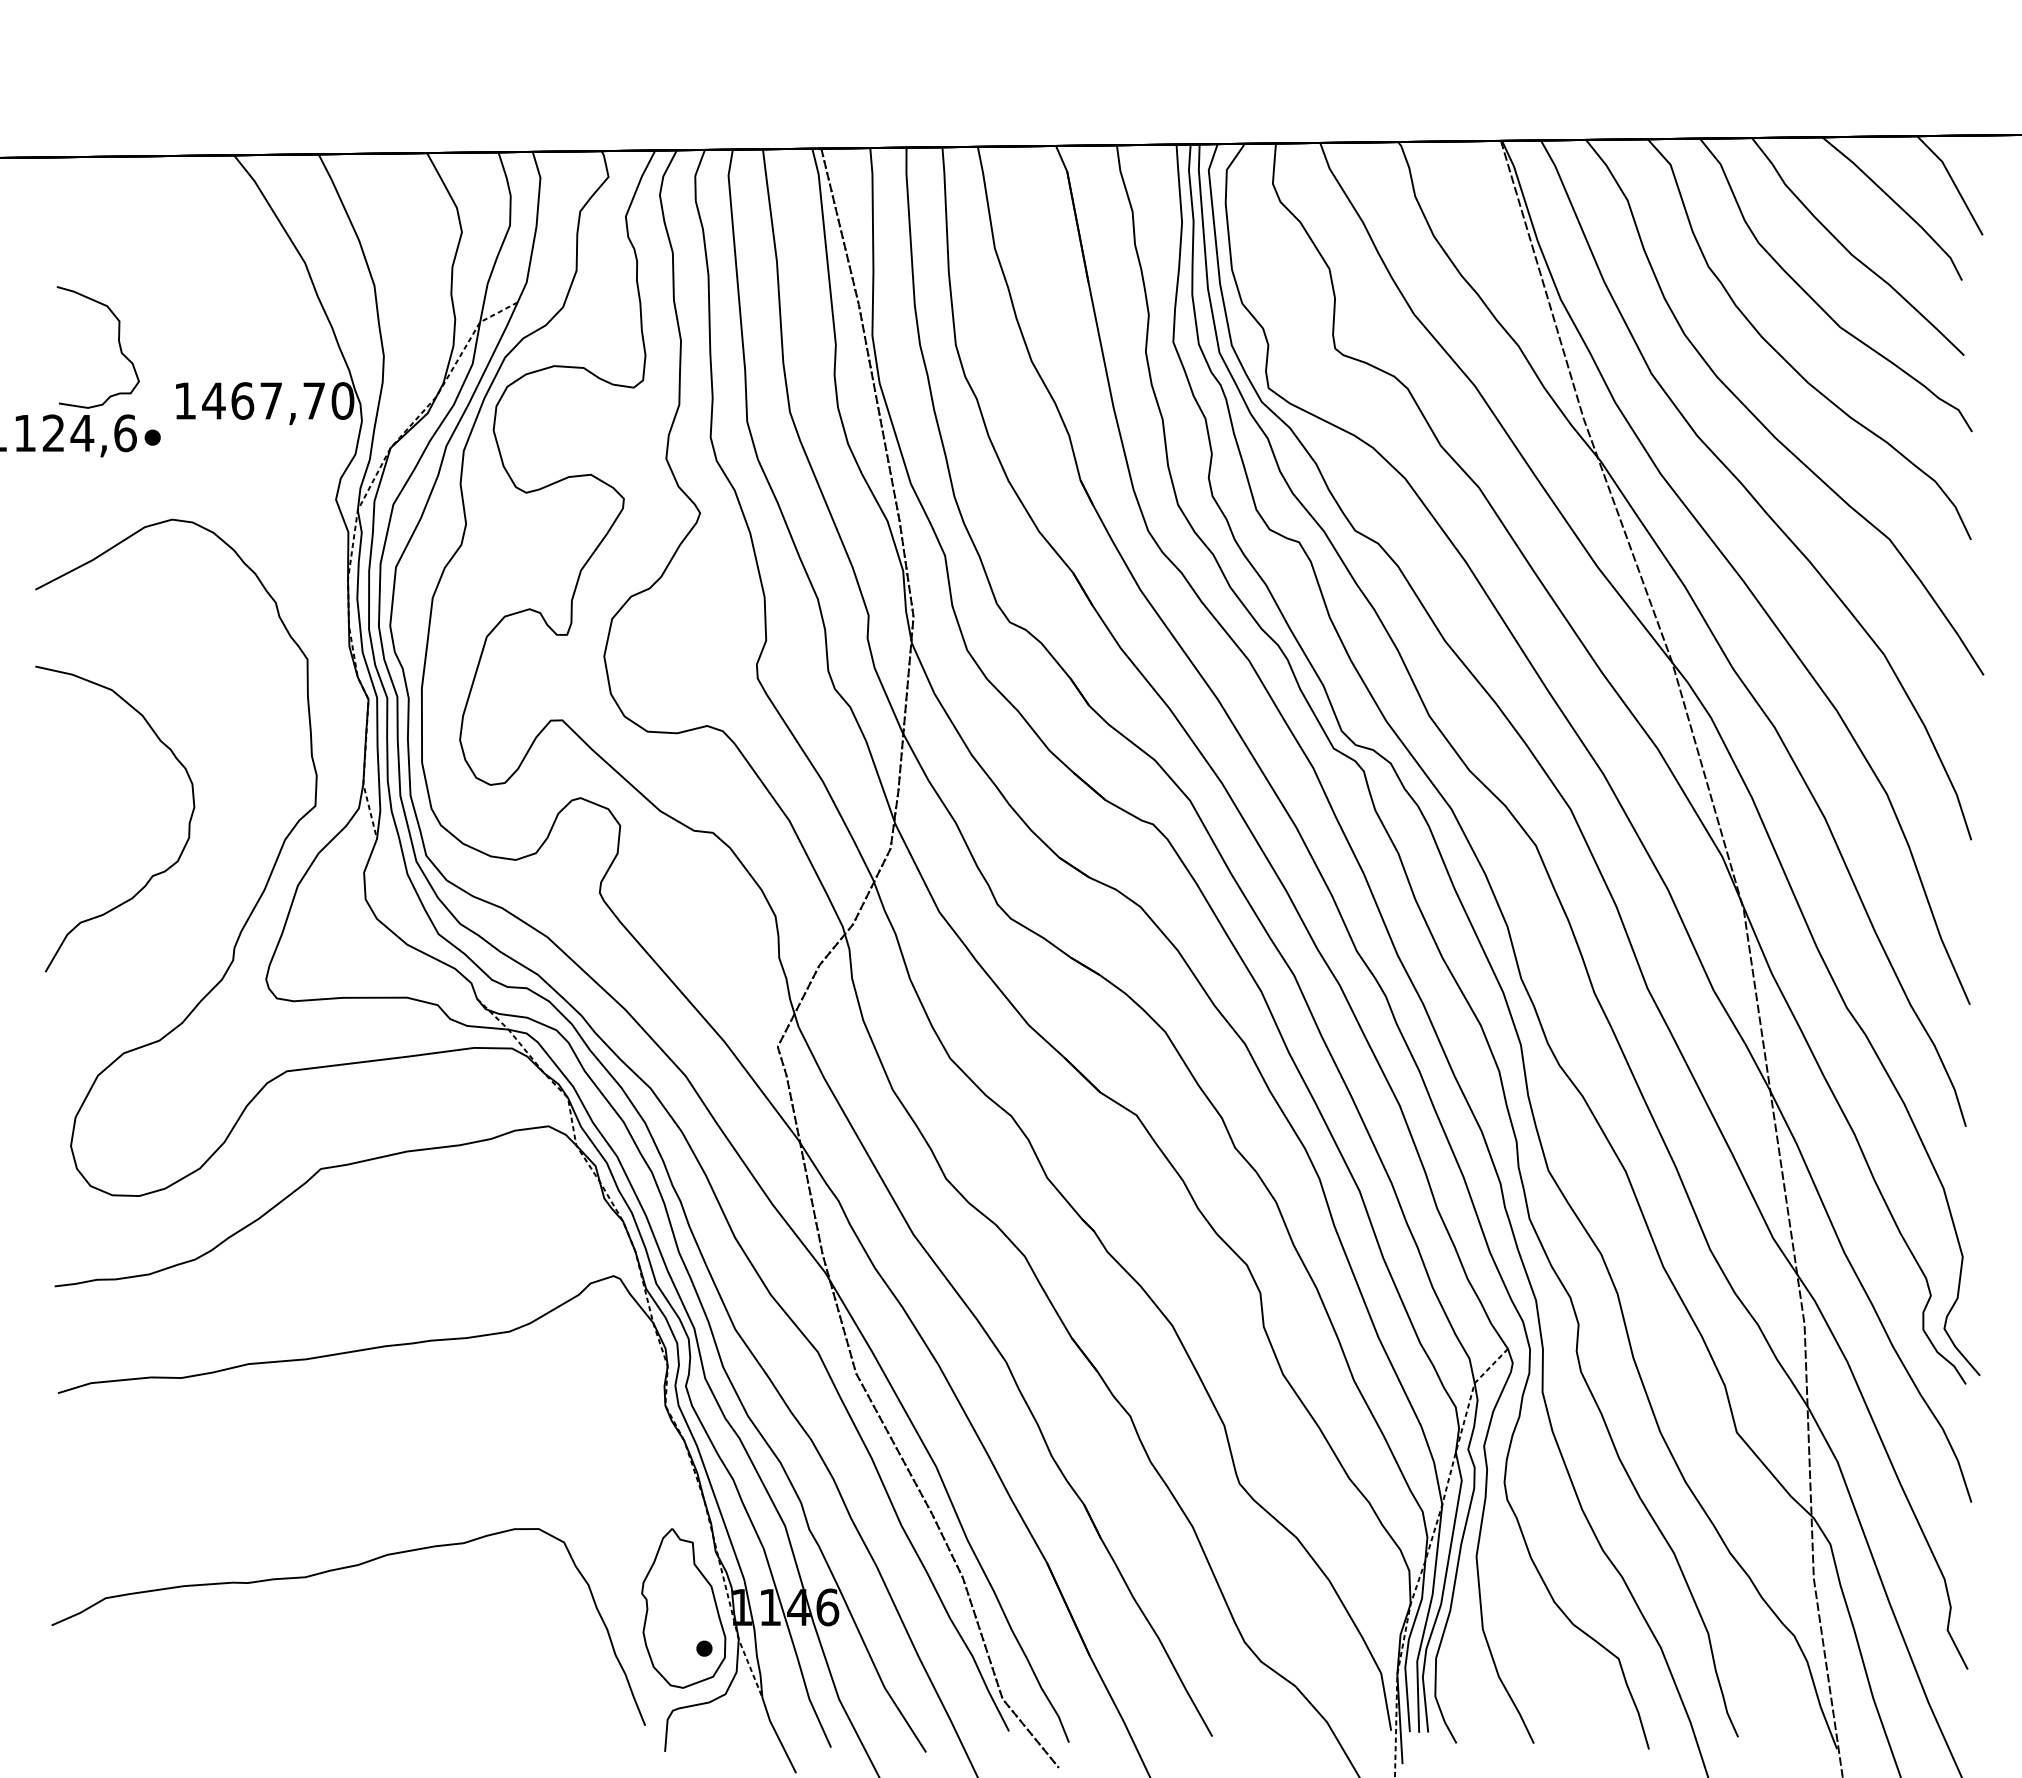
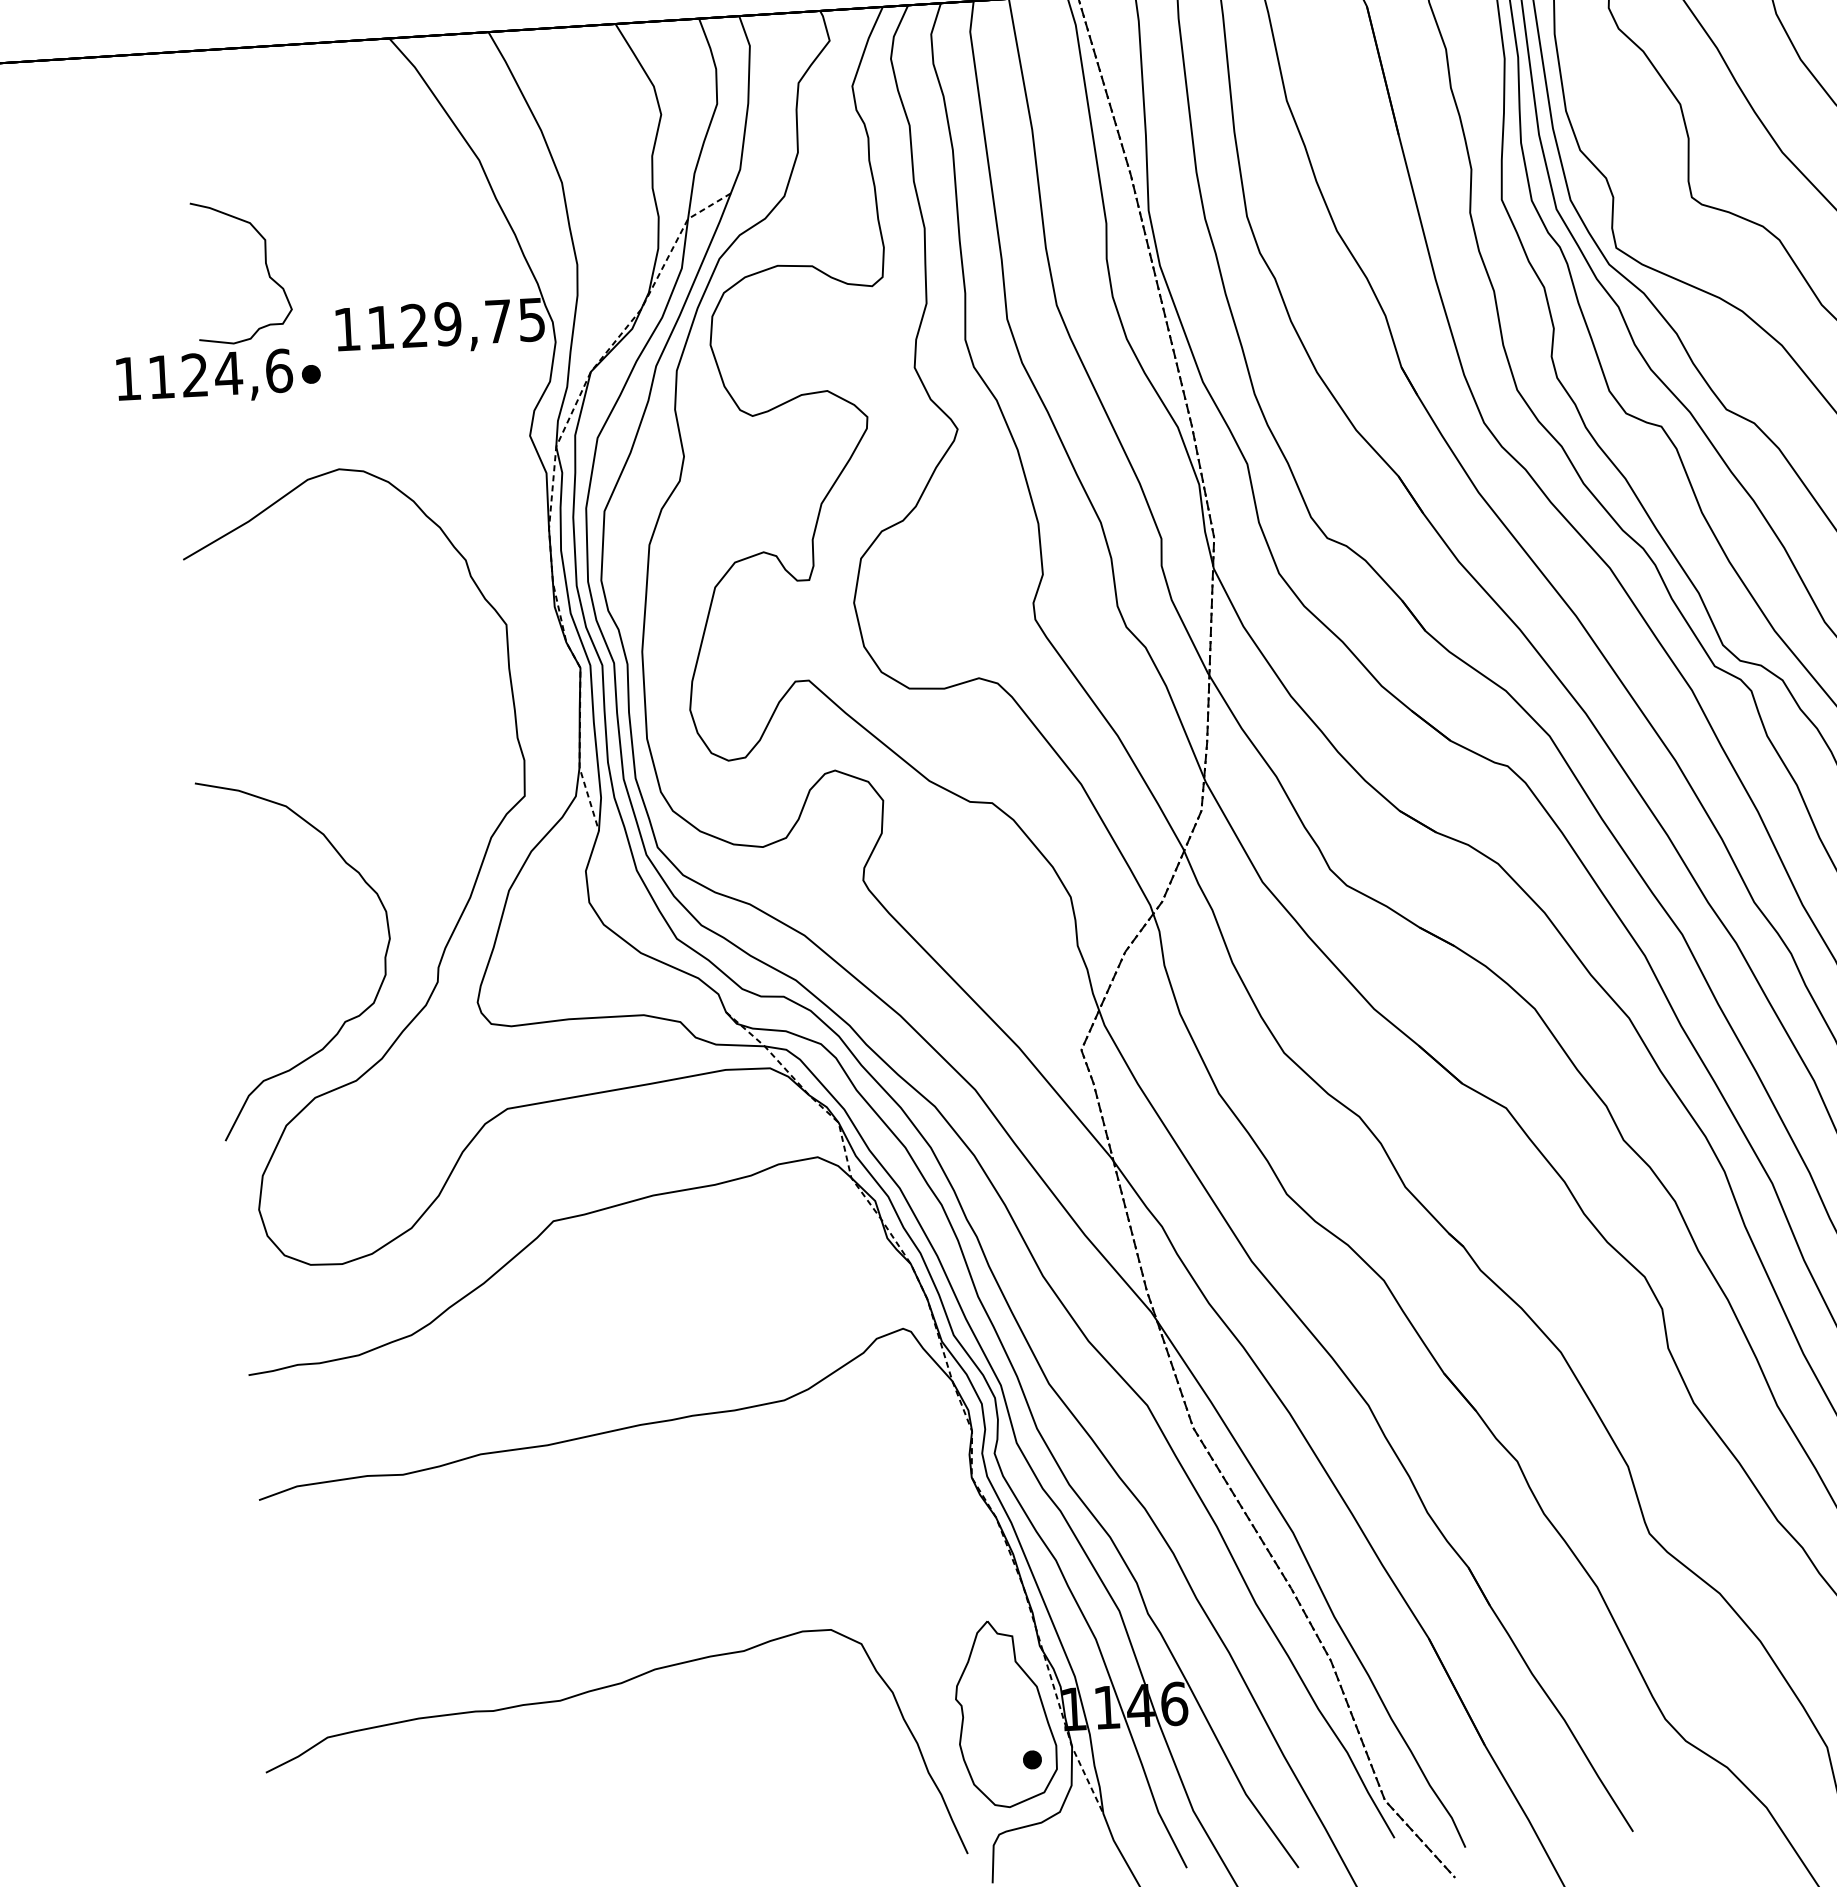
text: (278, 400) -> (456, 323), 1467,70 -> 1129,75
curve: (151, 875) -> (343, 1021), moved

